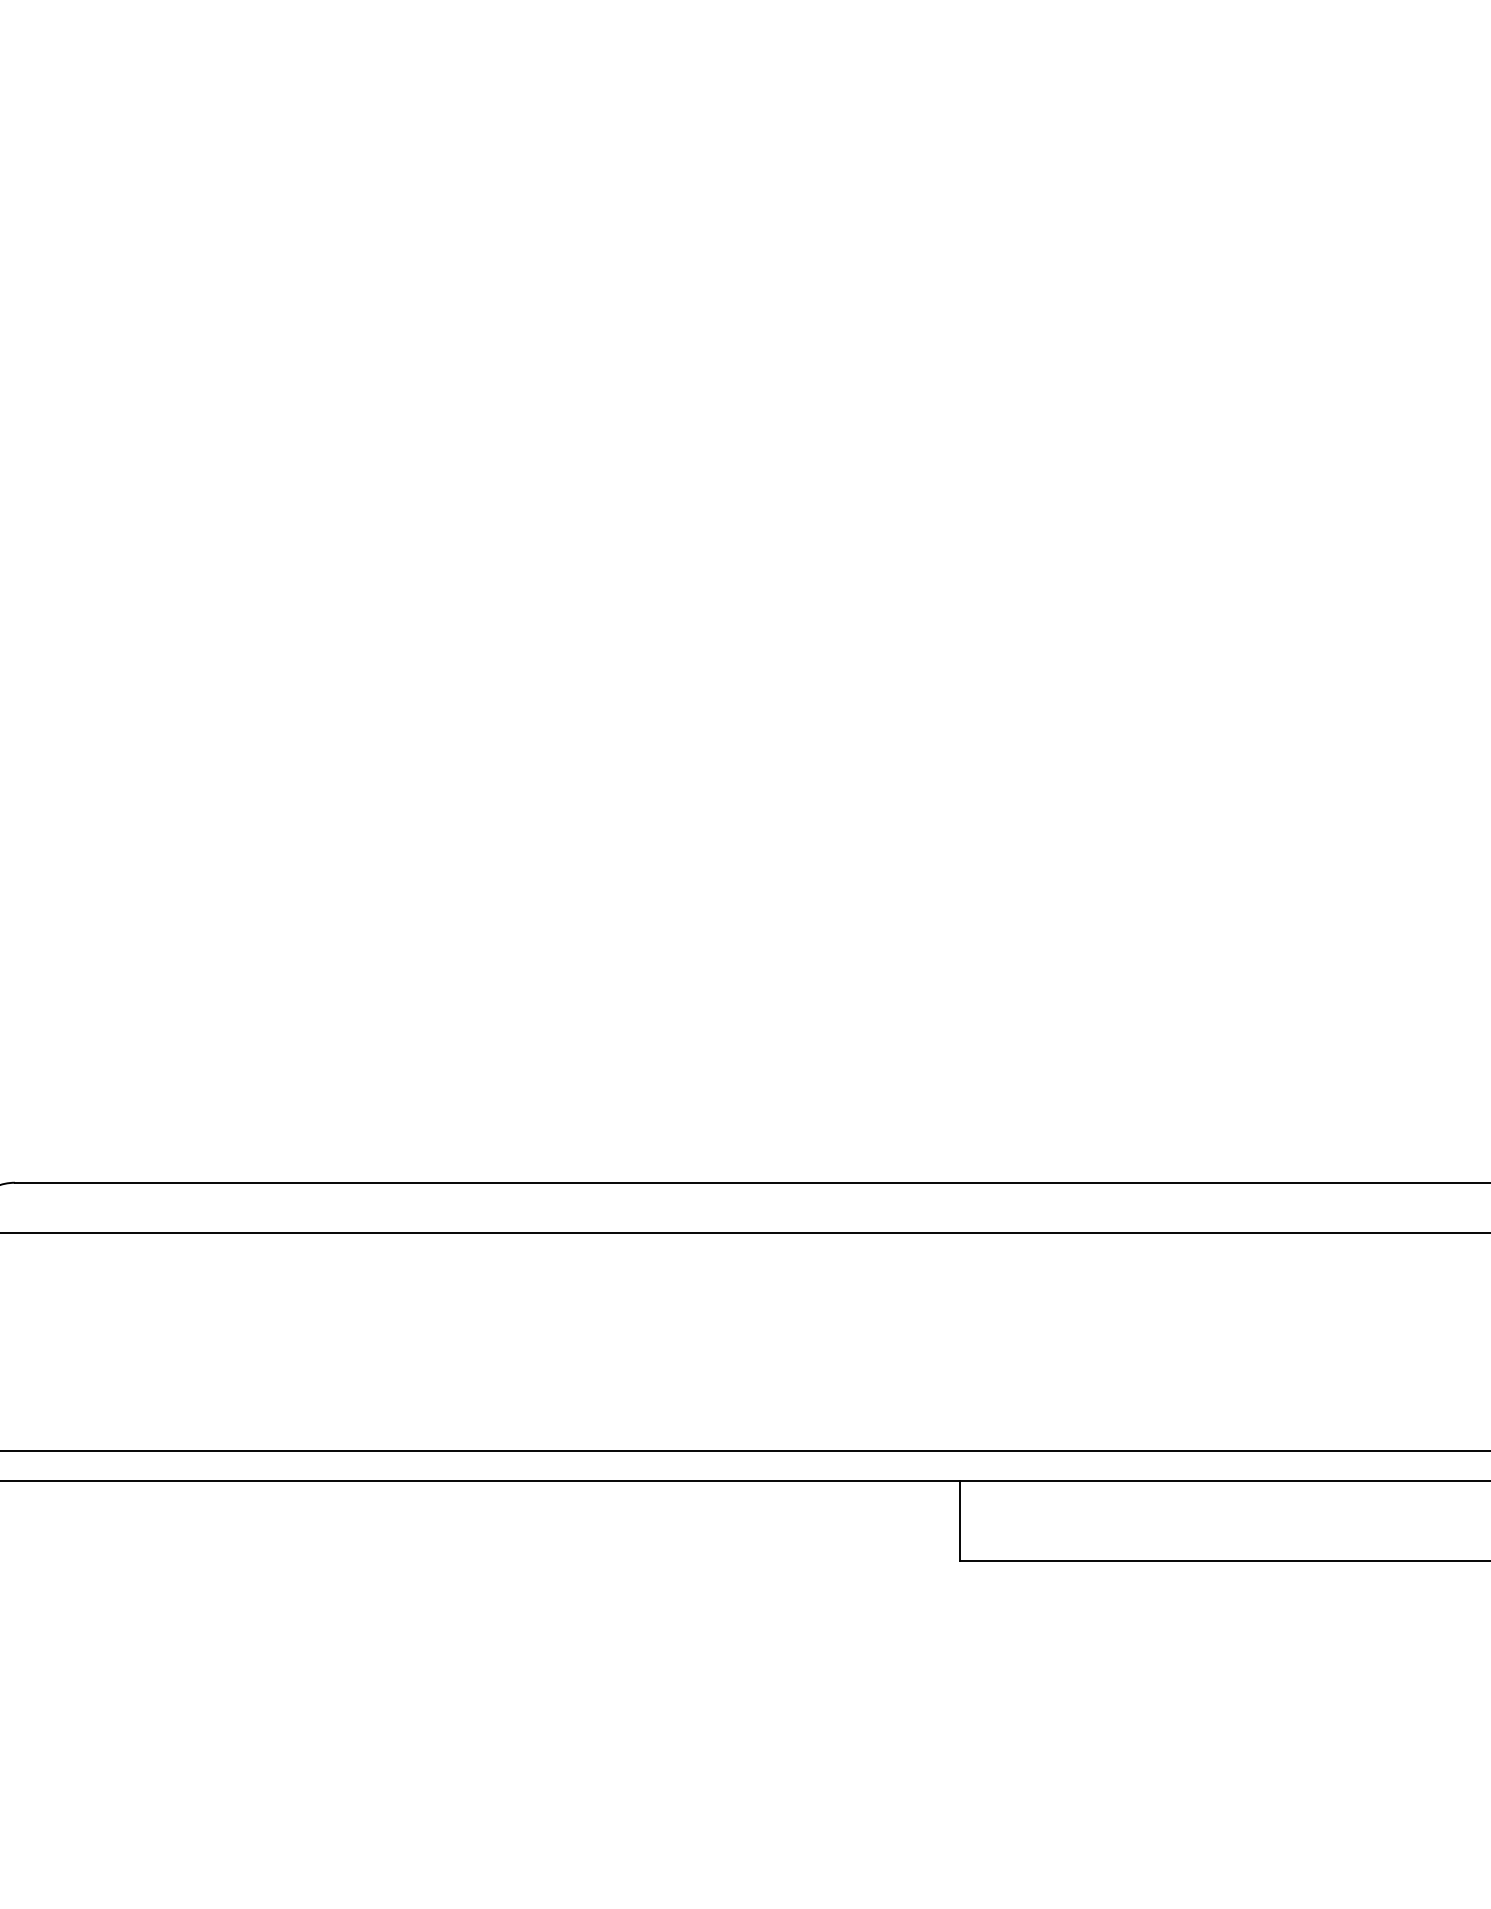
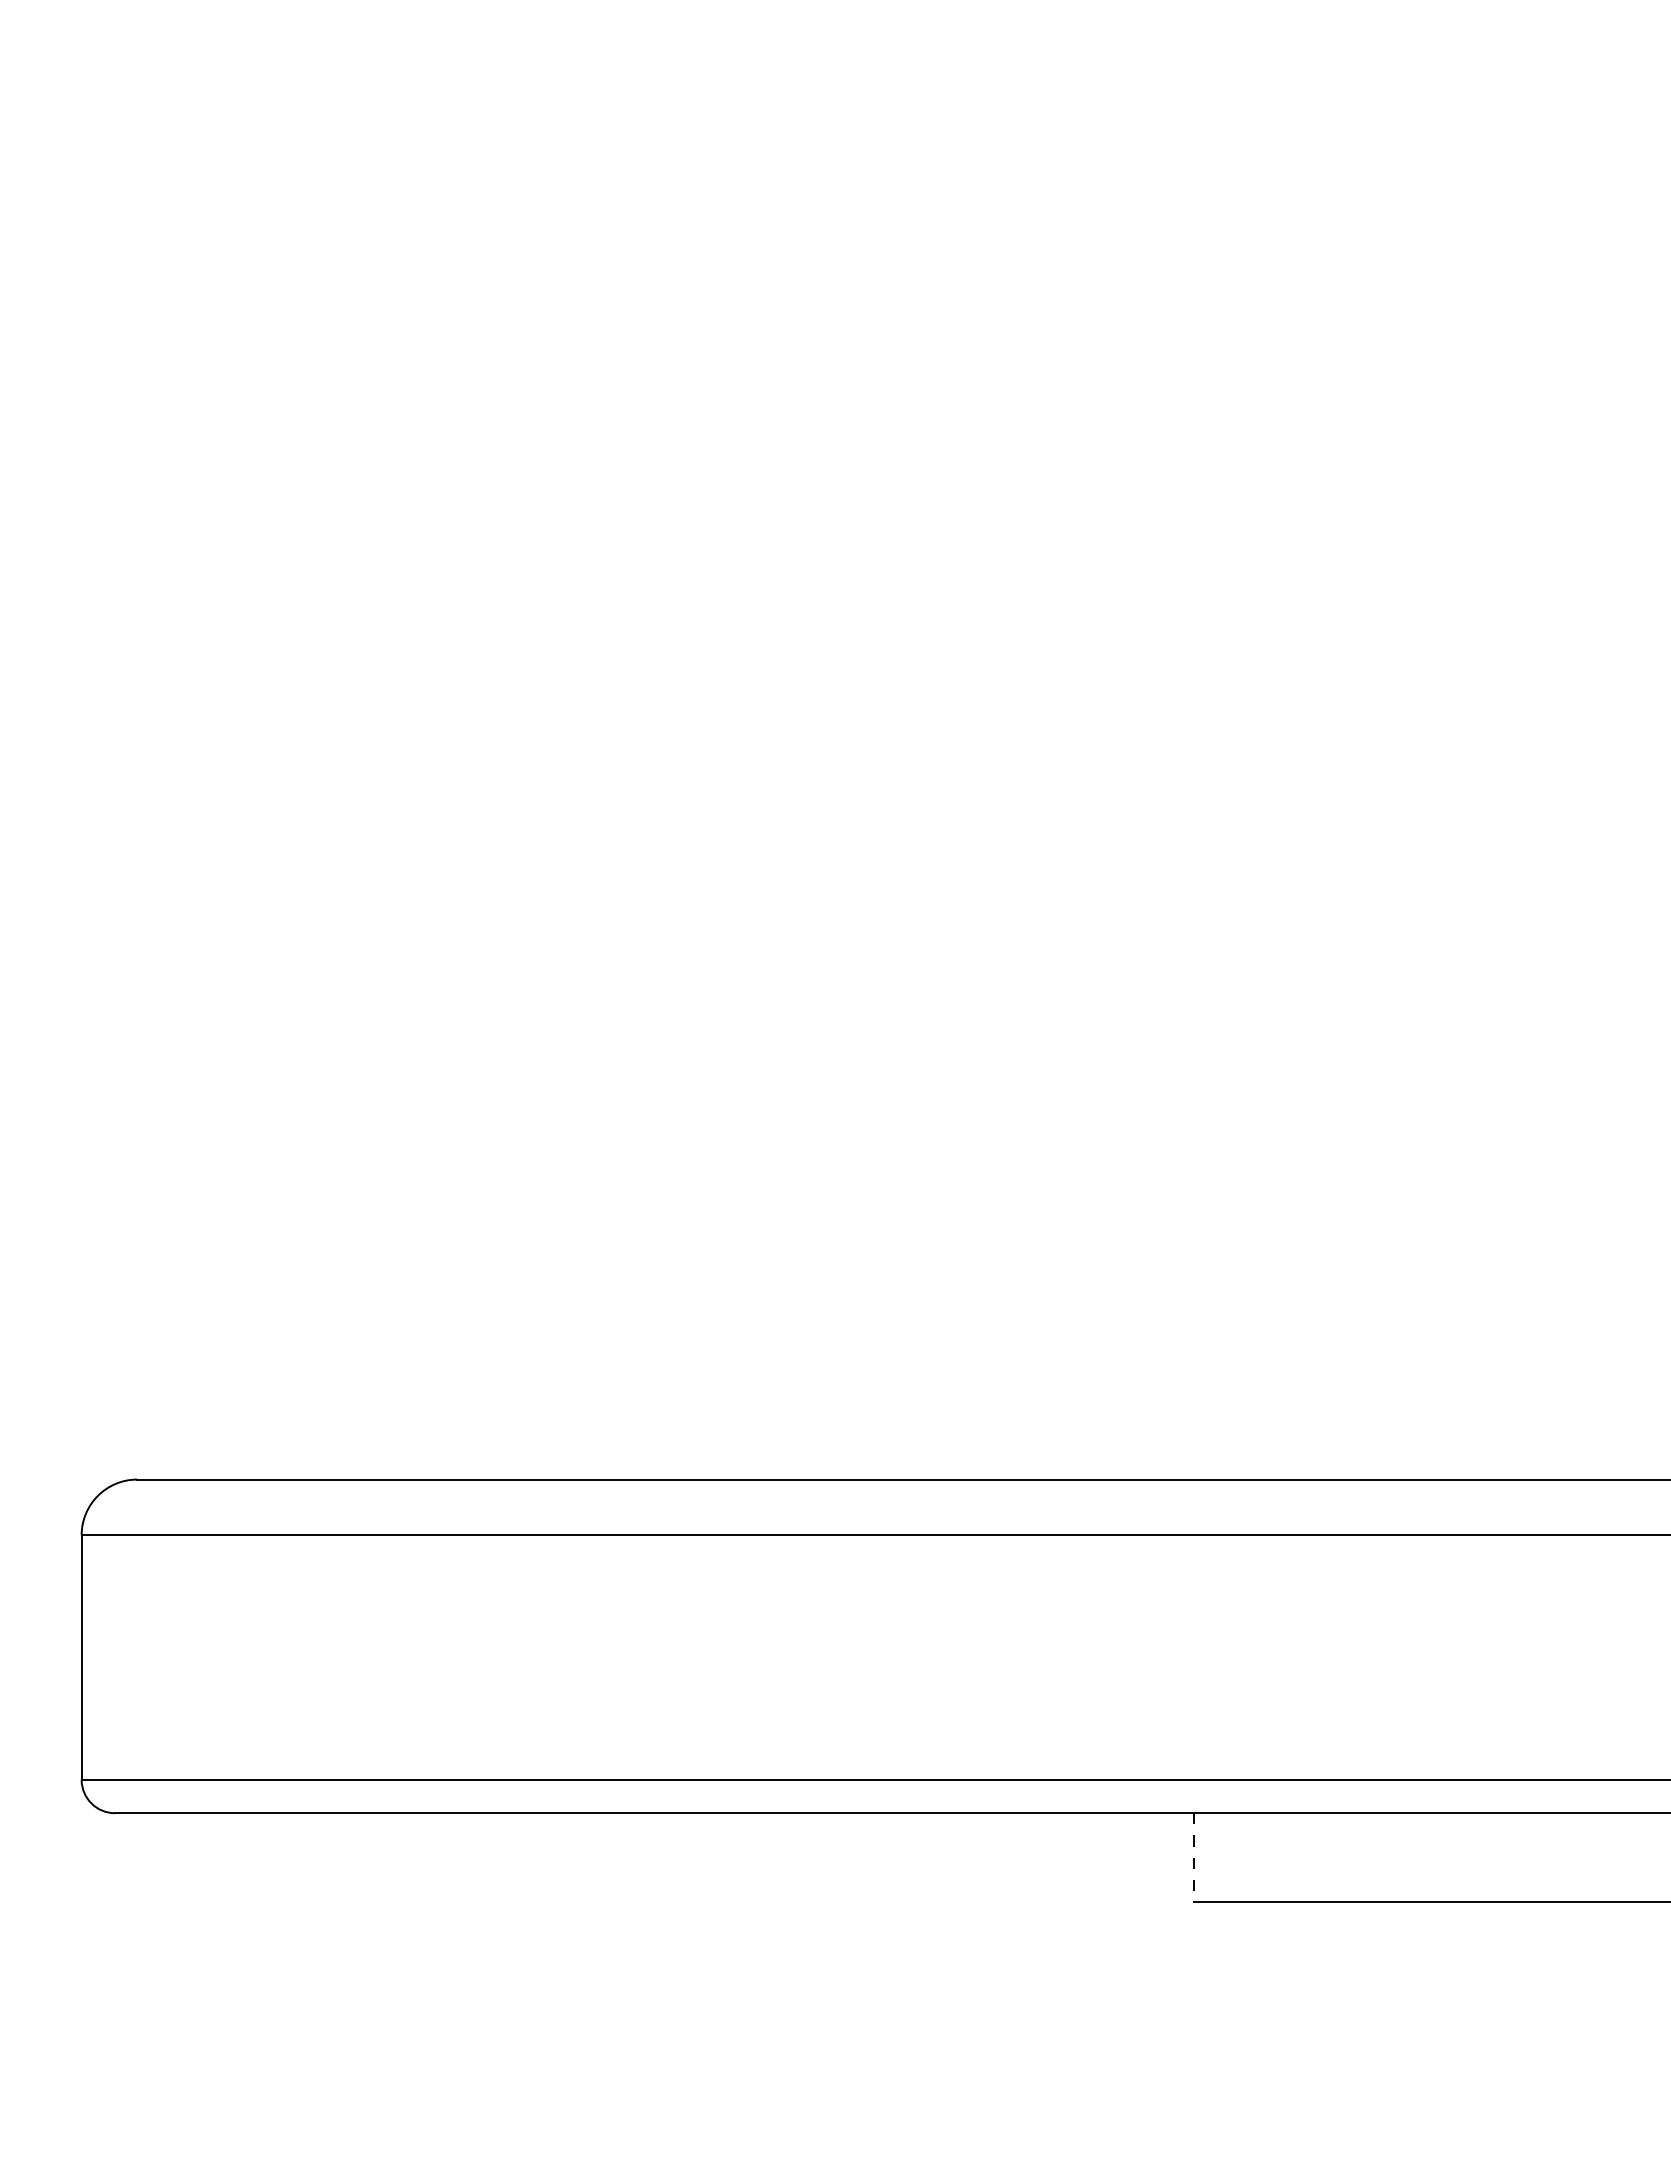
line: (959, 1521) -> (1193, 1858), solid -> dashed

